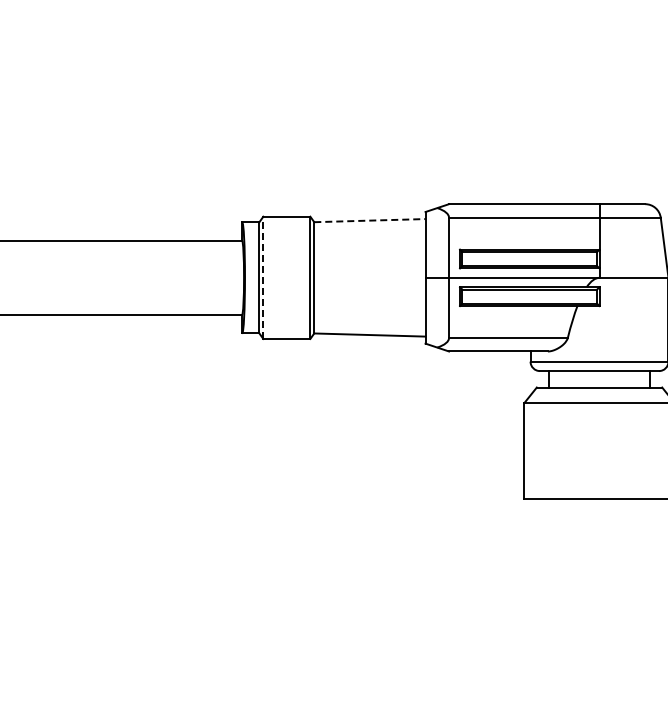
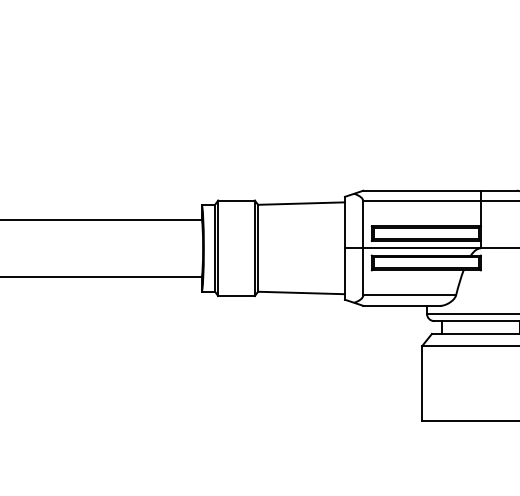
line: (369, 220) -> (301, 203), dashed -> solid
line: (263, 277) -> (218, 248), dashed -> solid

